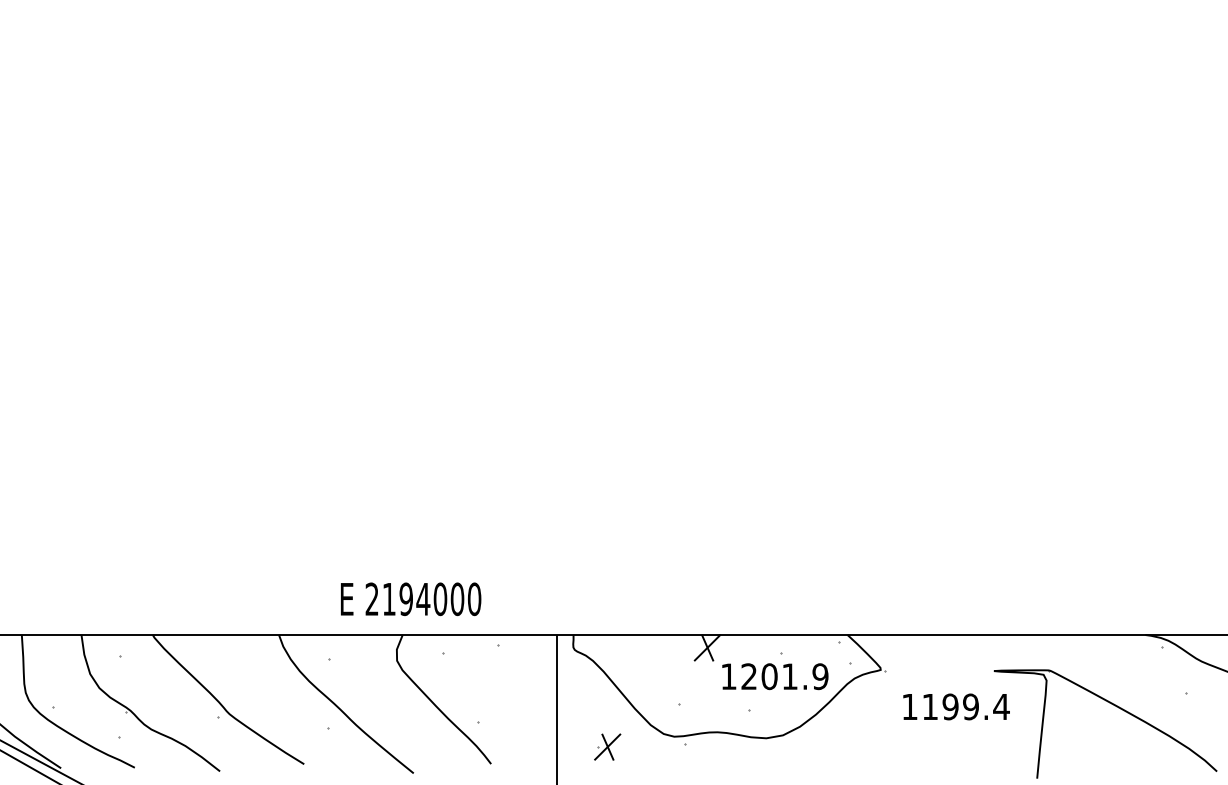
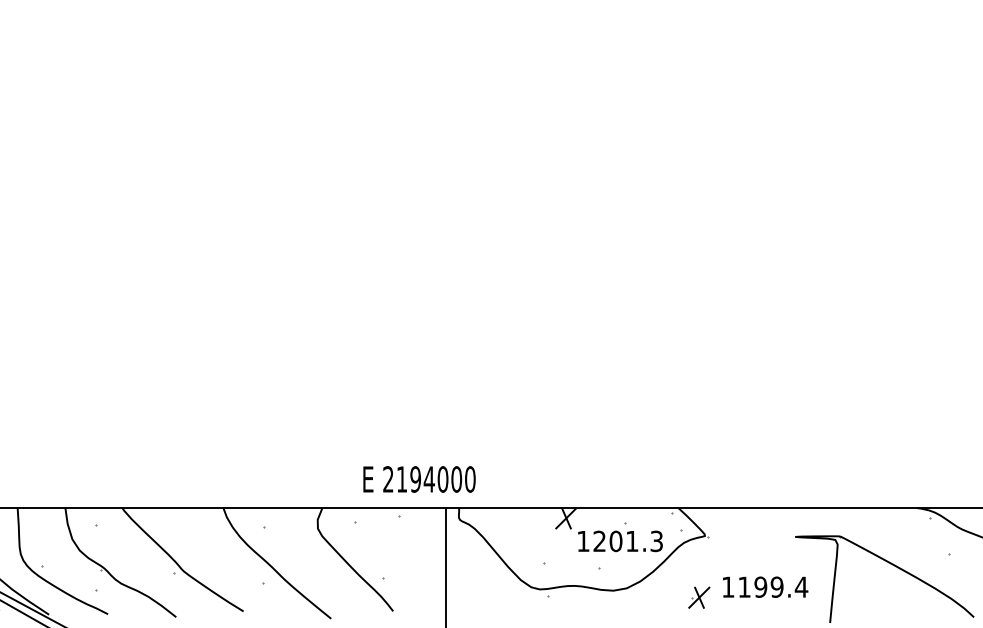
text: (411, 599) -> (419, 479), moved
text: (820, 676) -> (656, 541), 1201.9 -> 1201.3
text: (956, 706) -> (765, 586), moved
part: (607, 746) -> (699, 597), moved

